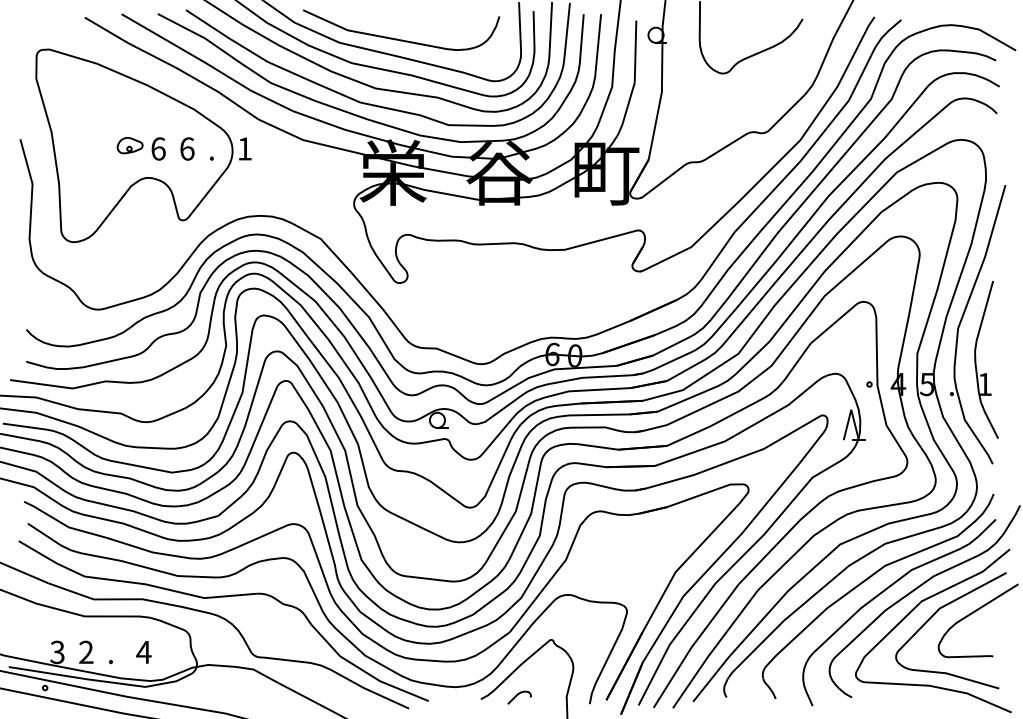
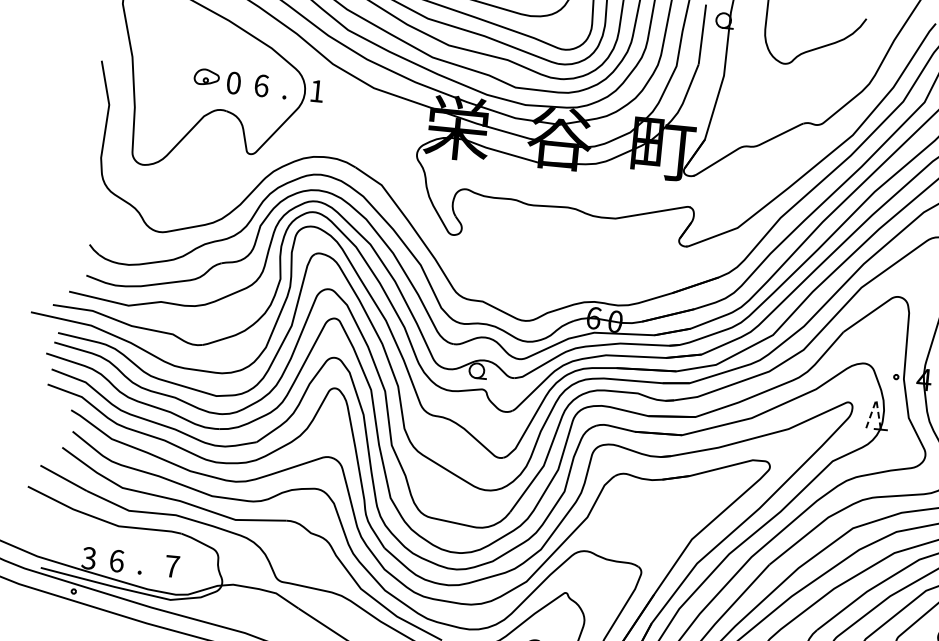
text: (158, 148) -> (233, 82), 6 -> 0
line: (851, 409) -> (876, 399), solid -> dashed
text: (86, 652) -> (116, 561), 2 -> 6
text: (143, 652) -> (171, 566), 4 -> 7

